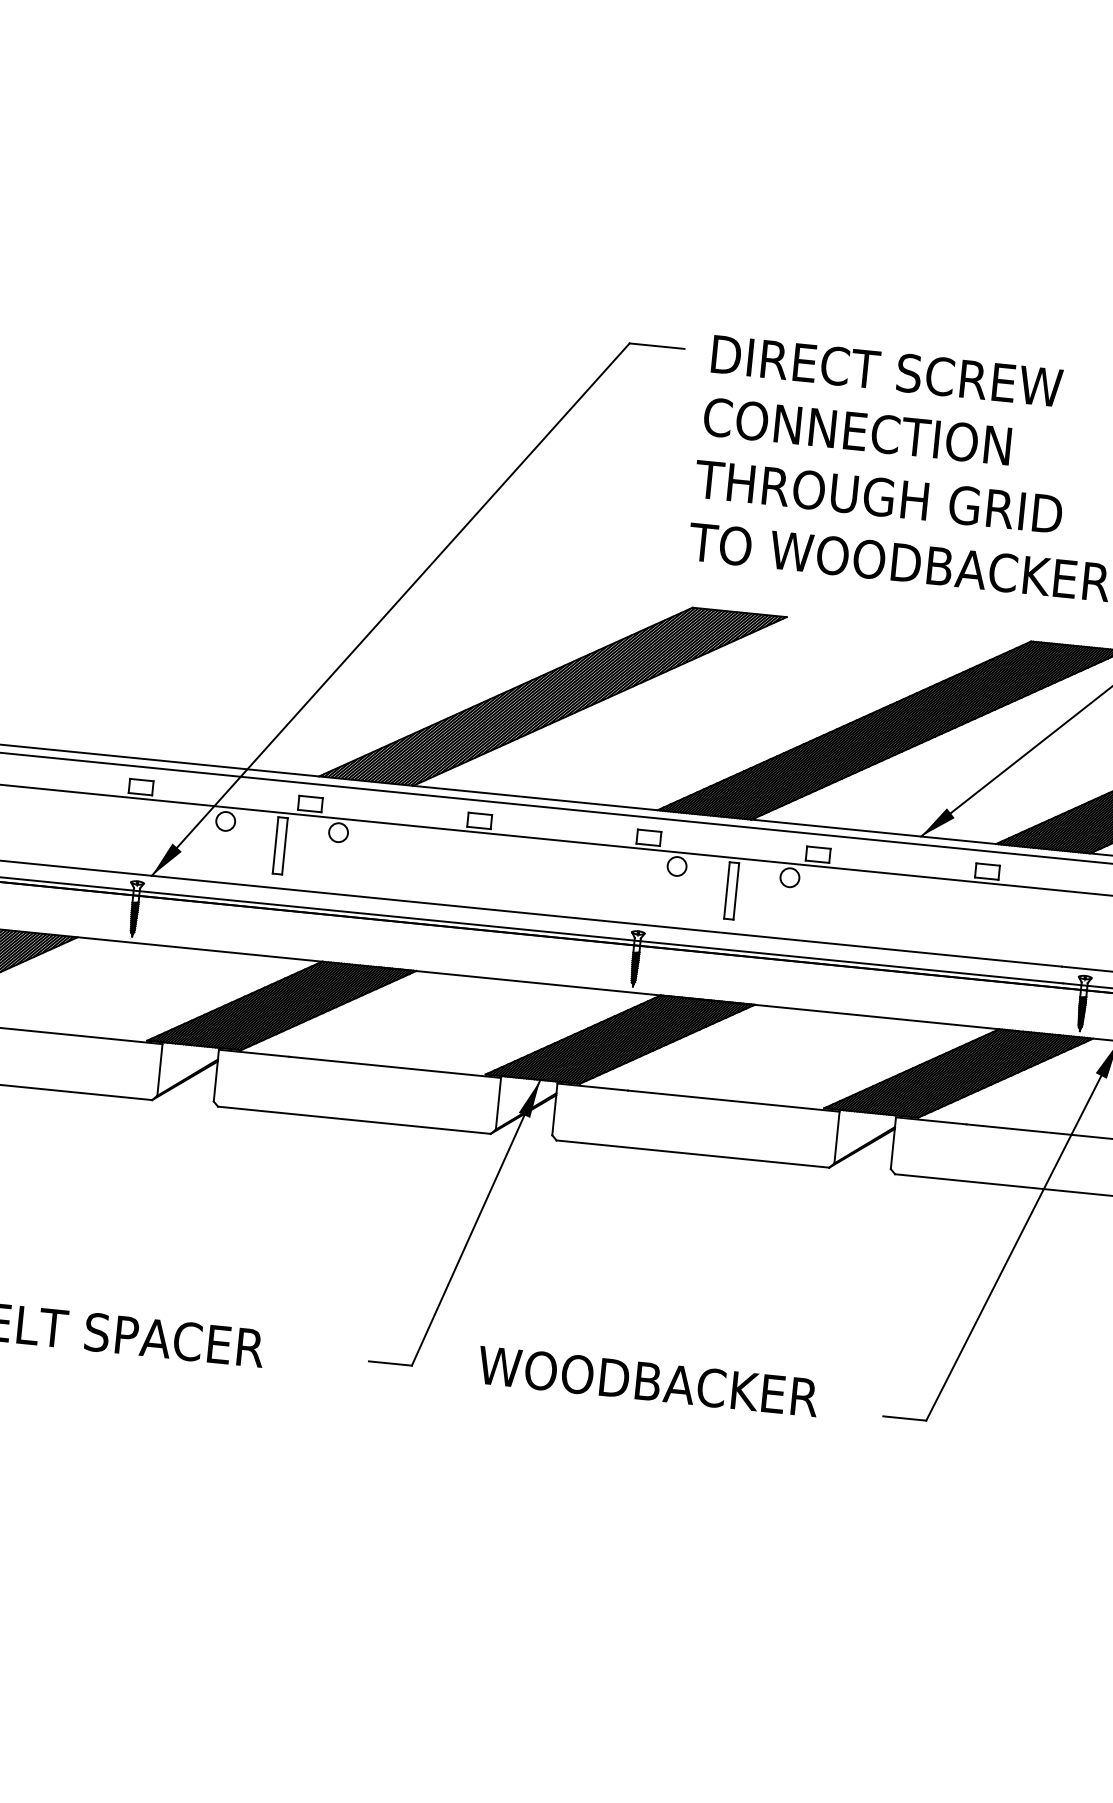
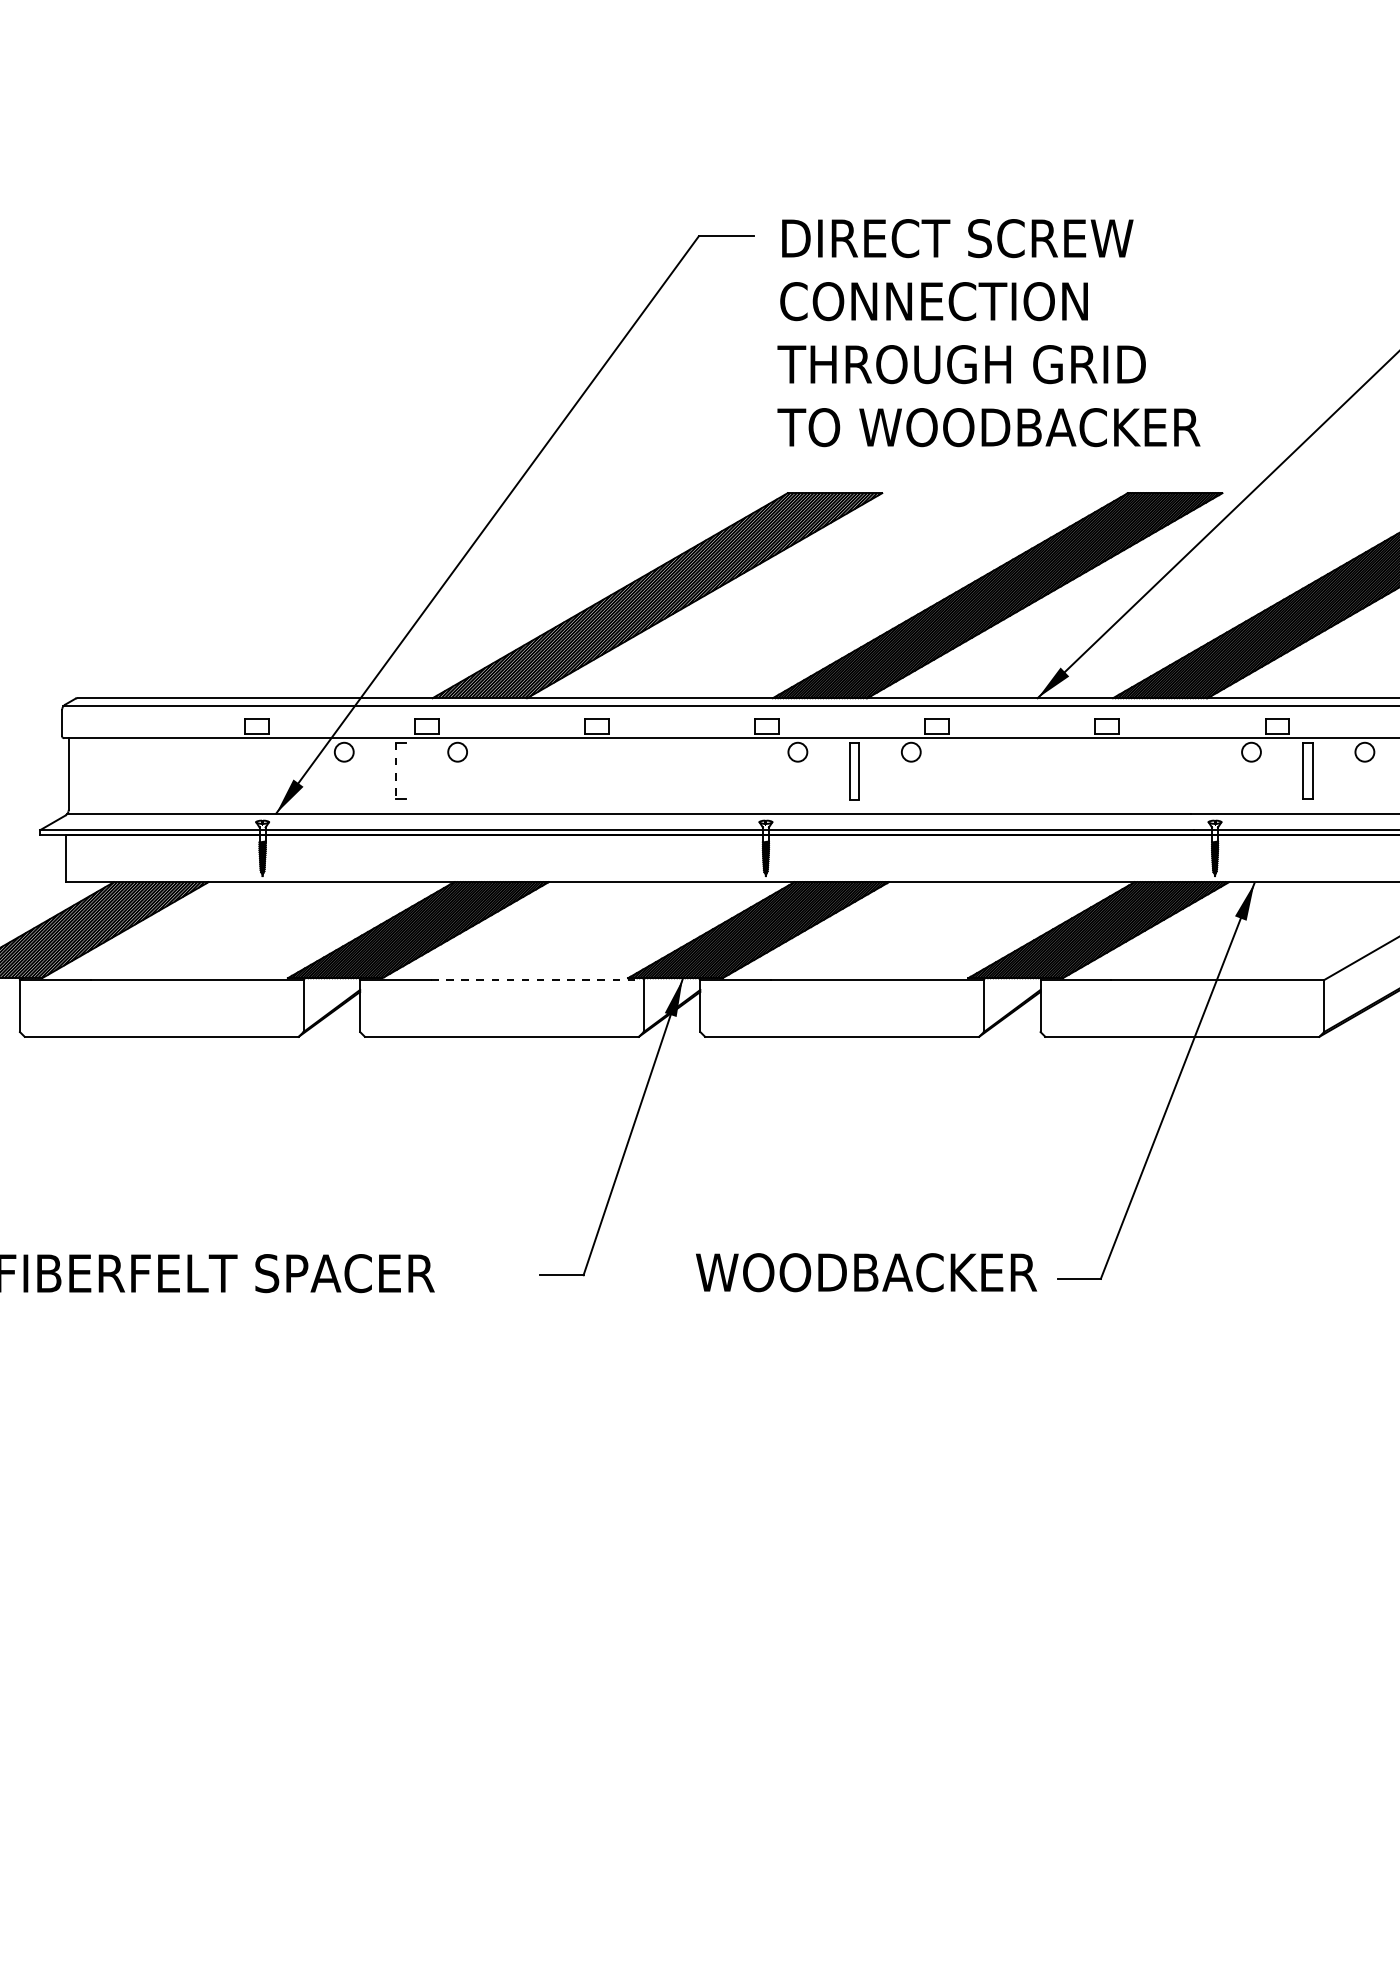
line: (275, 845) -> (396, 771), solid -> dashed
line: (284, 845) -> (405, 770), removed
line: (395, 1067) -> (537, 980), solid -> dashed
text: (648, 1381) -> (866, 1272), moved

